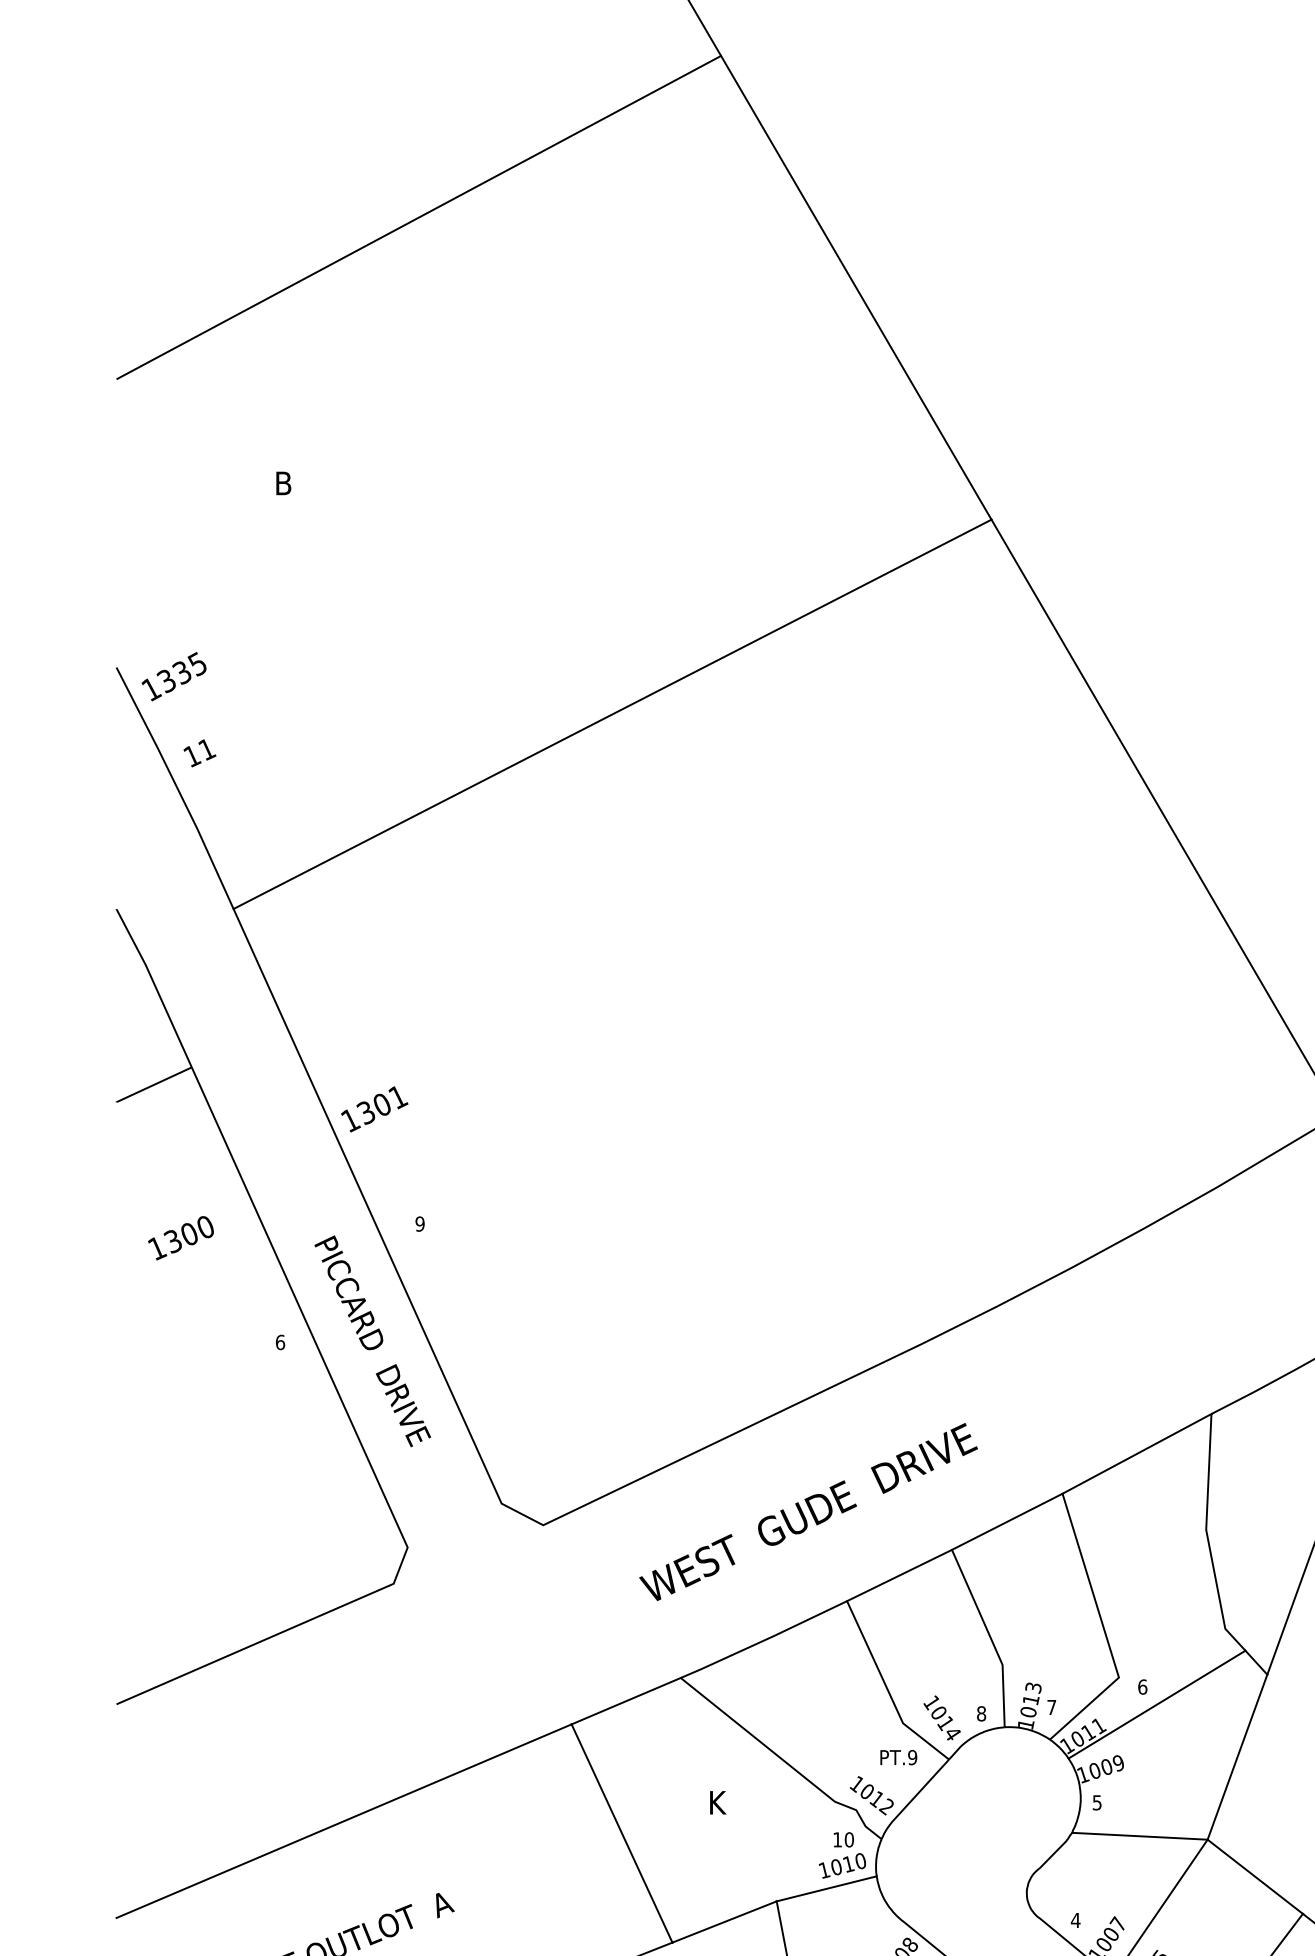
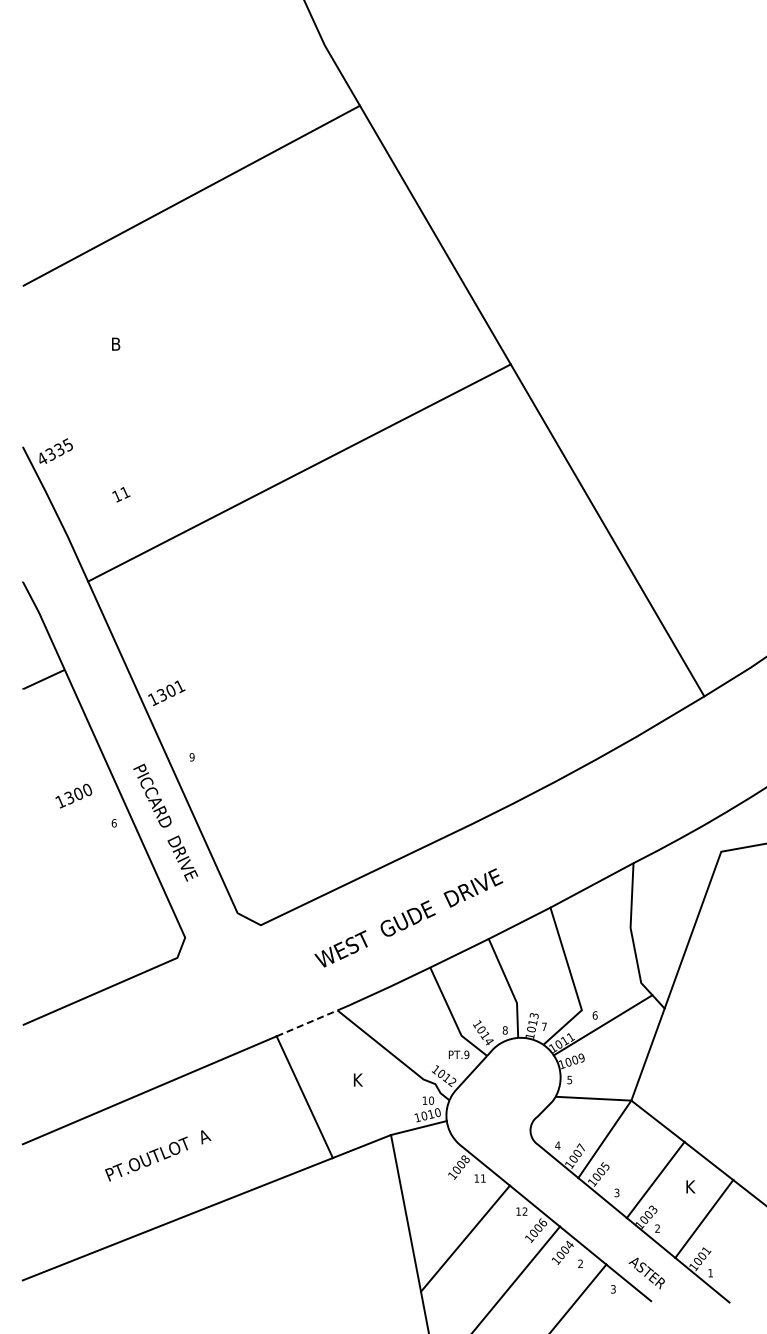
text: (151, 688) -> (42, 458), 1335 -> 4335
text: (200, 752) -> (121, 494), moved
text: (180, 1237) -> (73, 795), moved
line: (626, 1701) -> (307, 1023), solid -> dashed

